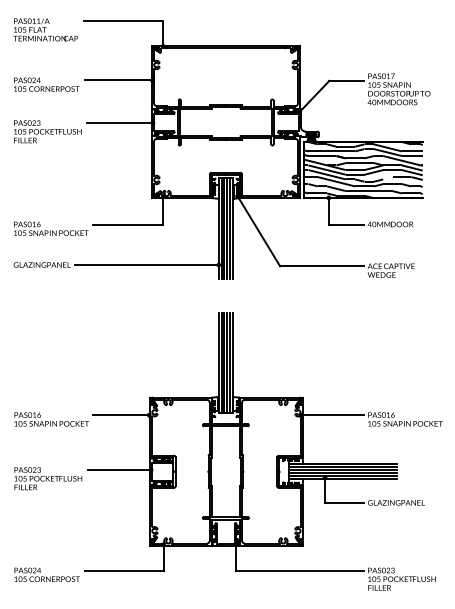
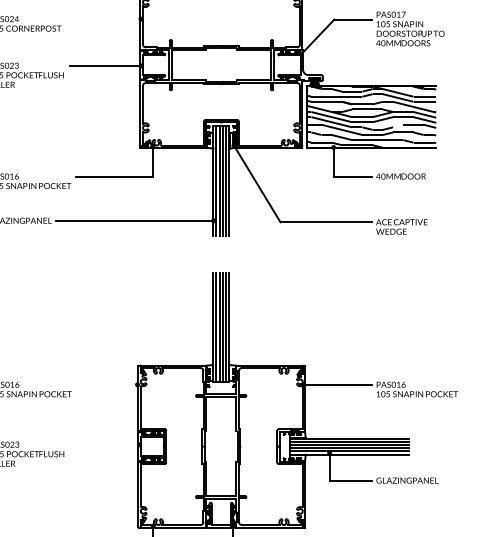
line: (118, 80) -> (103, 19), removed
line: (121, 415) -> (107, 385), removed
line: (119, 470) -> (105, 445), removed

